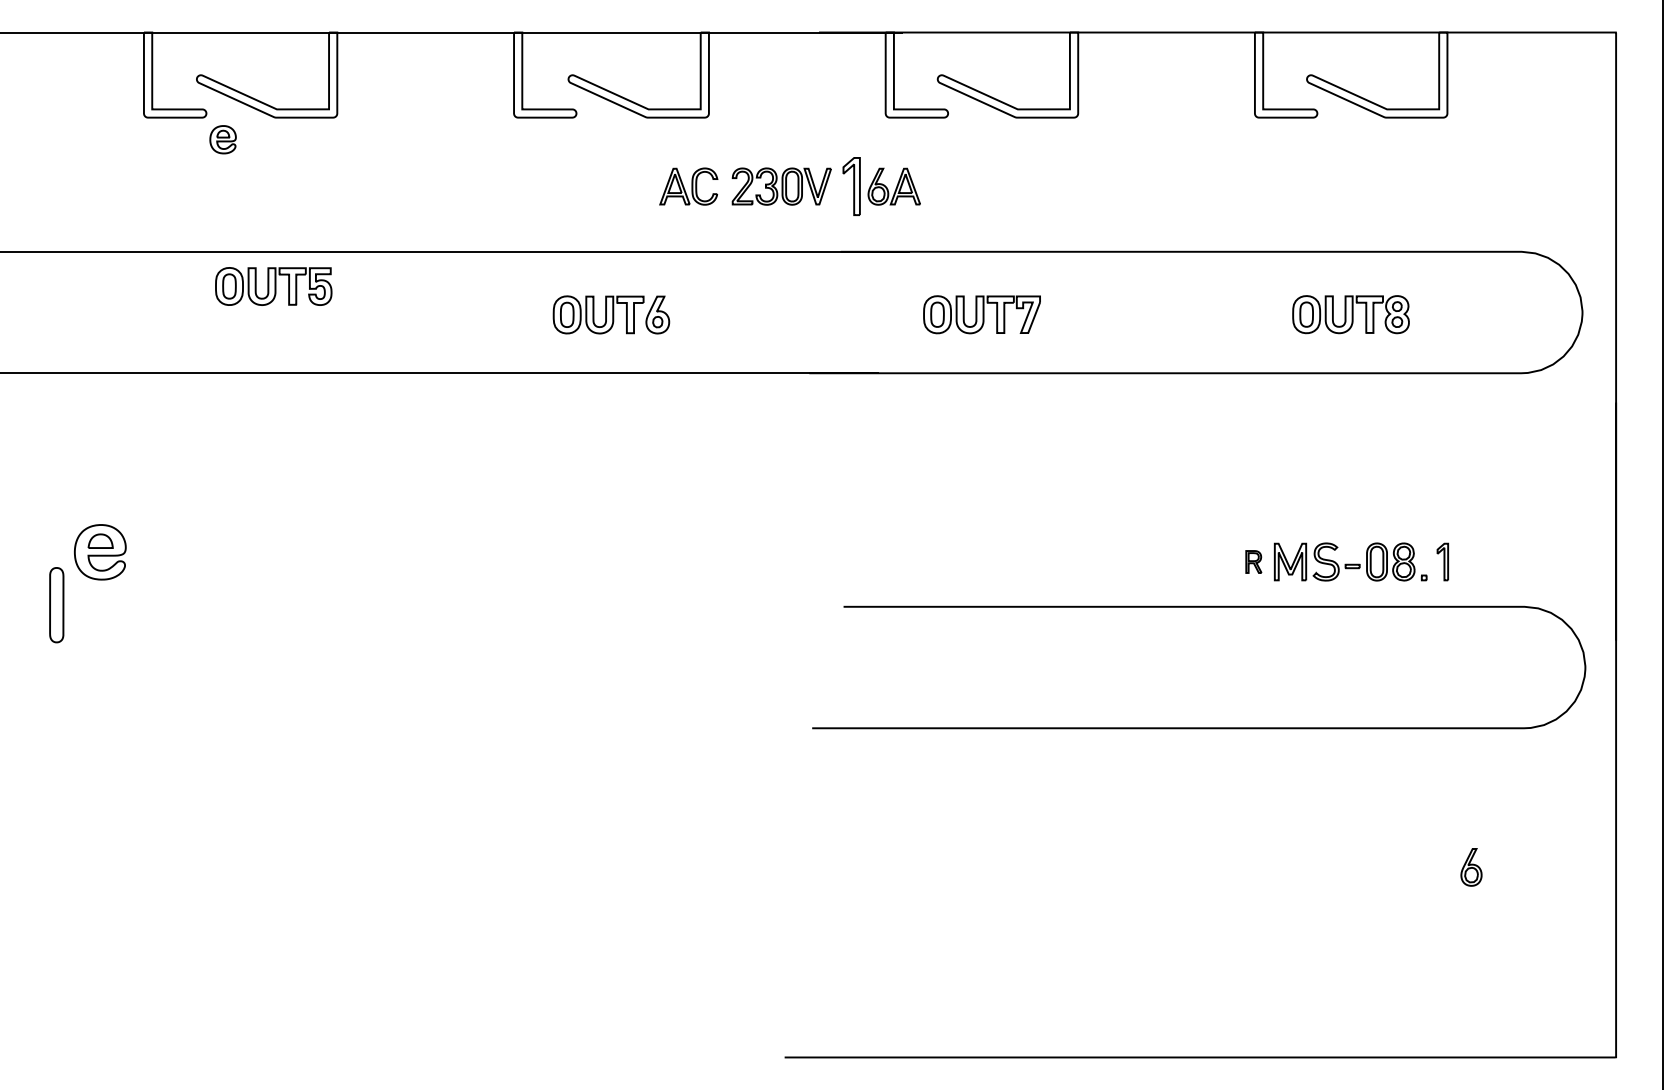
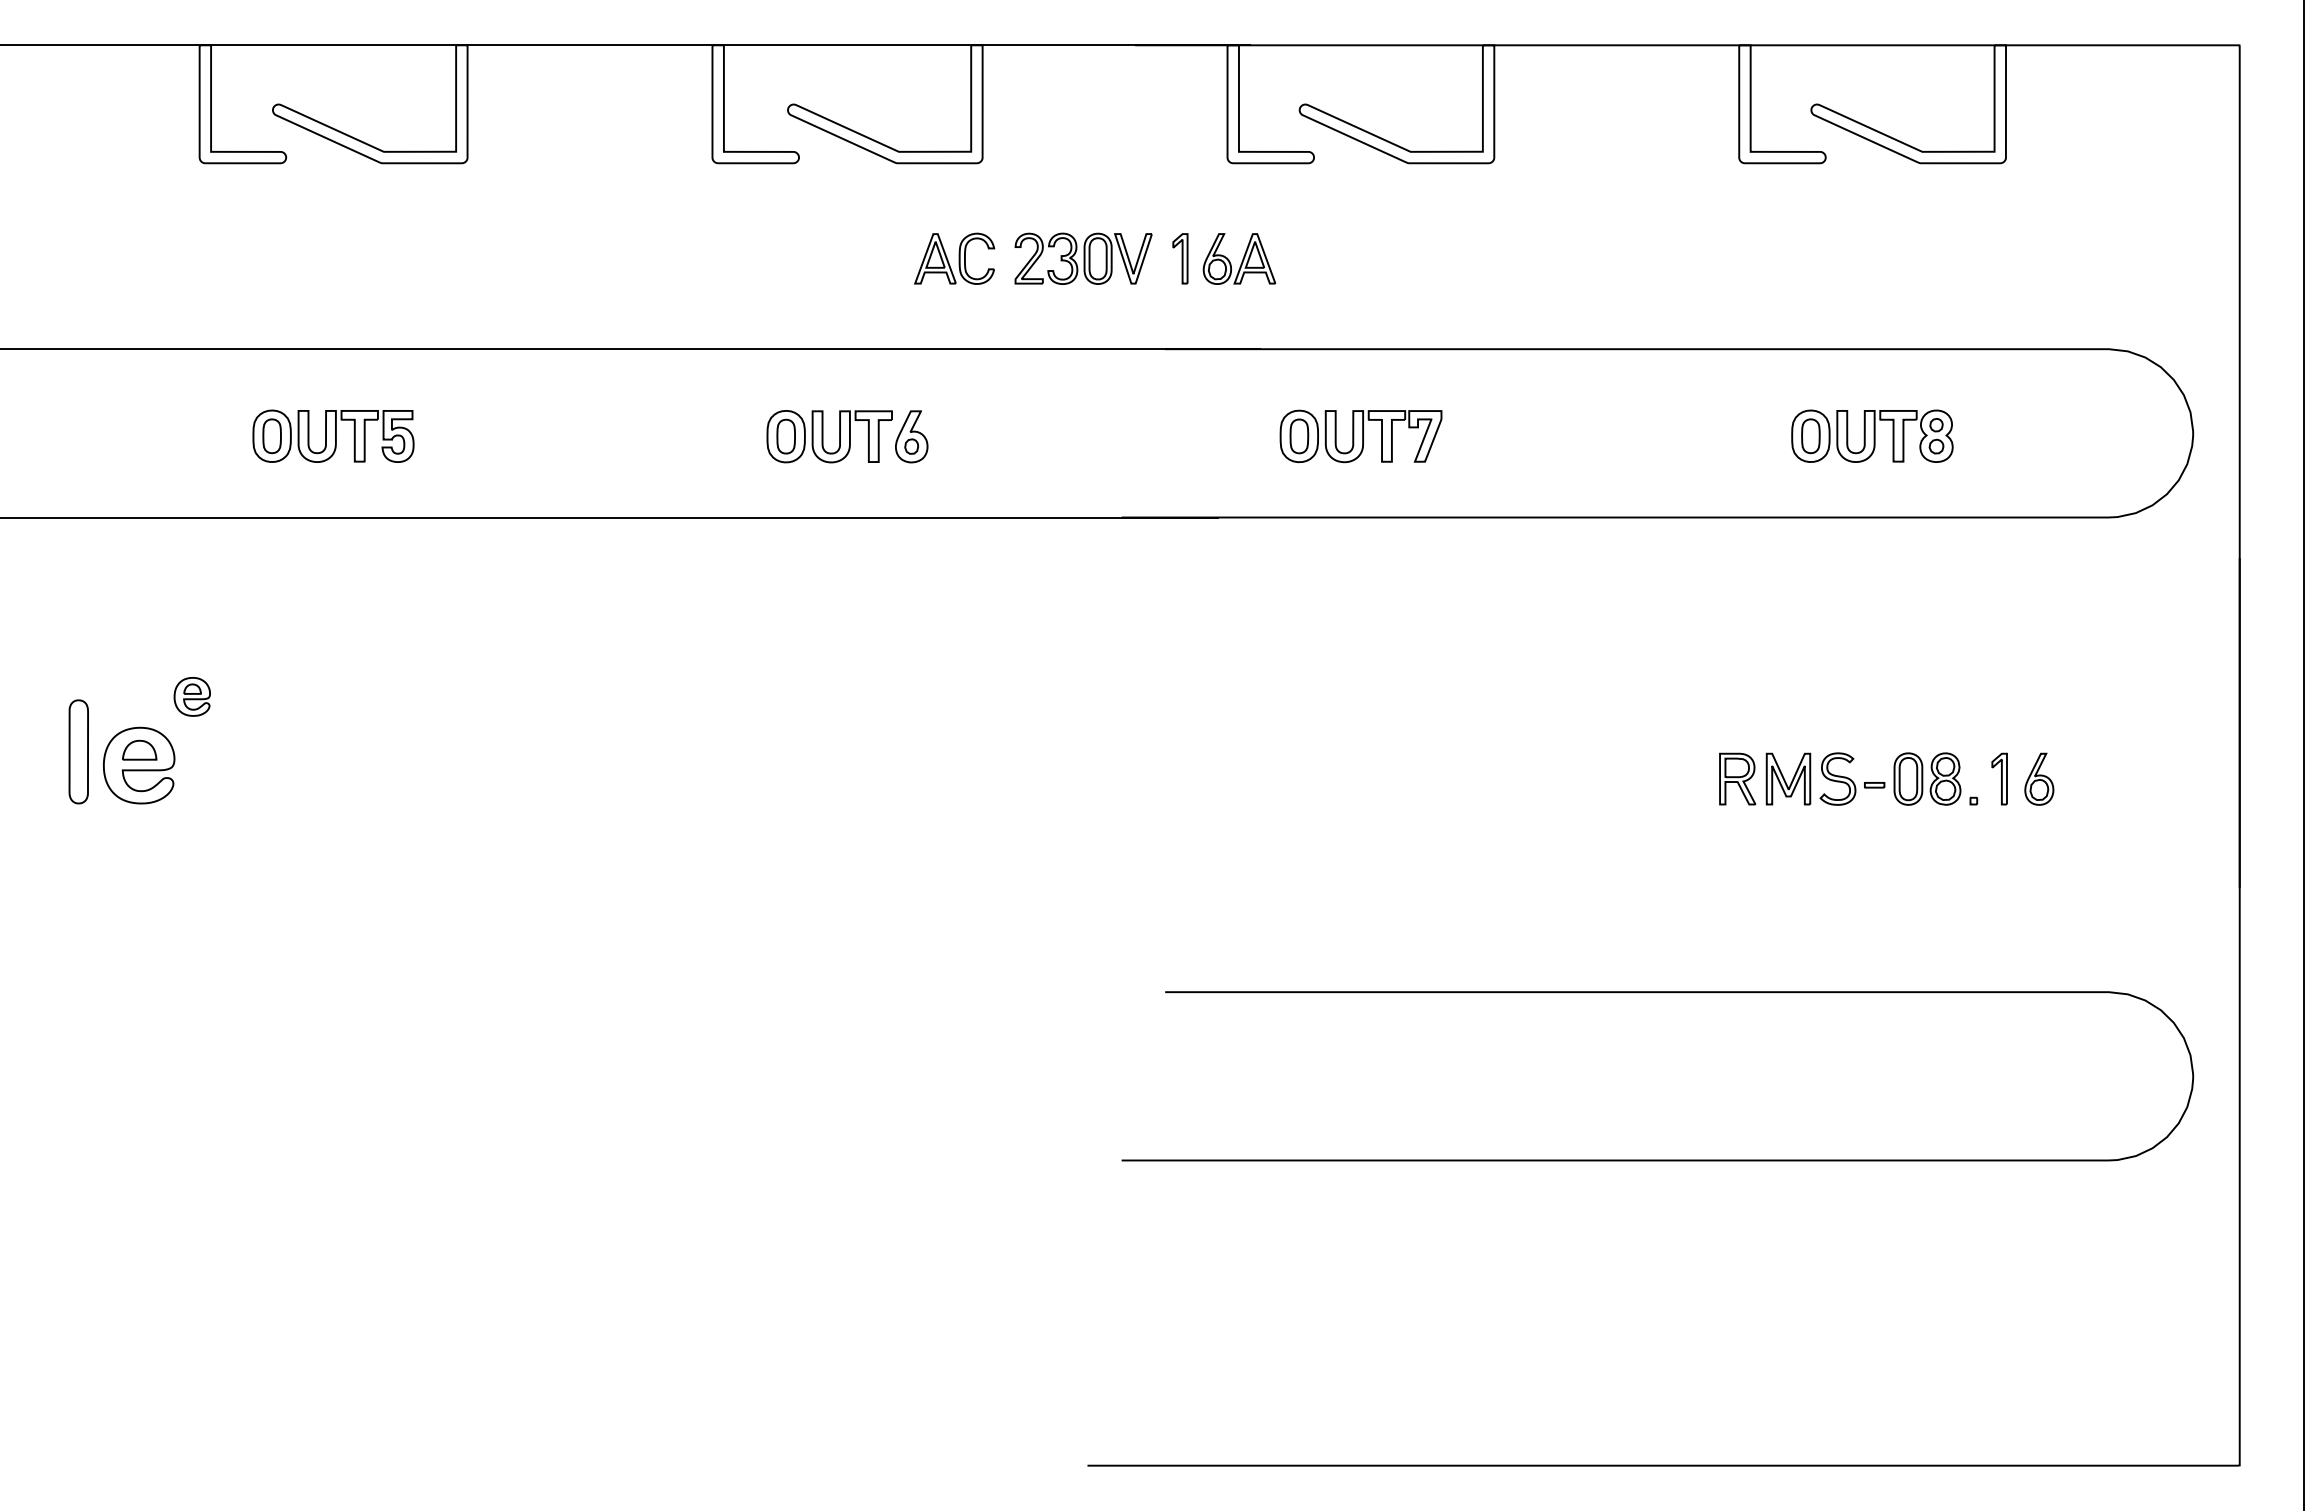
part: (222, 139) -> (191, 696), moved
part: (851, 186) -> (1180, 258), size x0.62
part: (273, 285) -> (333, 435), moved
part: (1253, 561) -> (1737, 778), size x1.67
part: (56, 604) -> (78, 751), moved
curve: (1198, 607) -> (1657, 993), moved
part: (1471, 866) -> (2039, 778), moved

